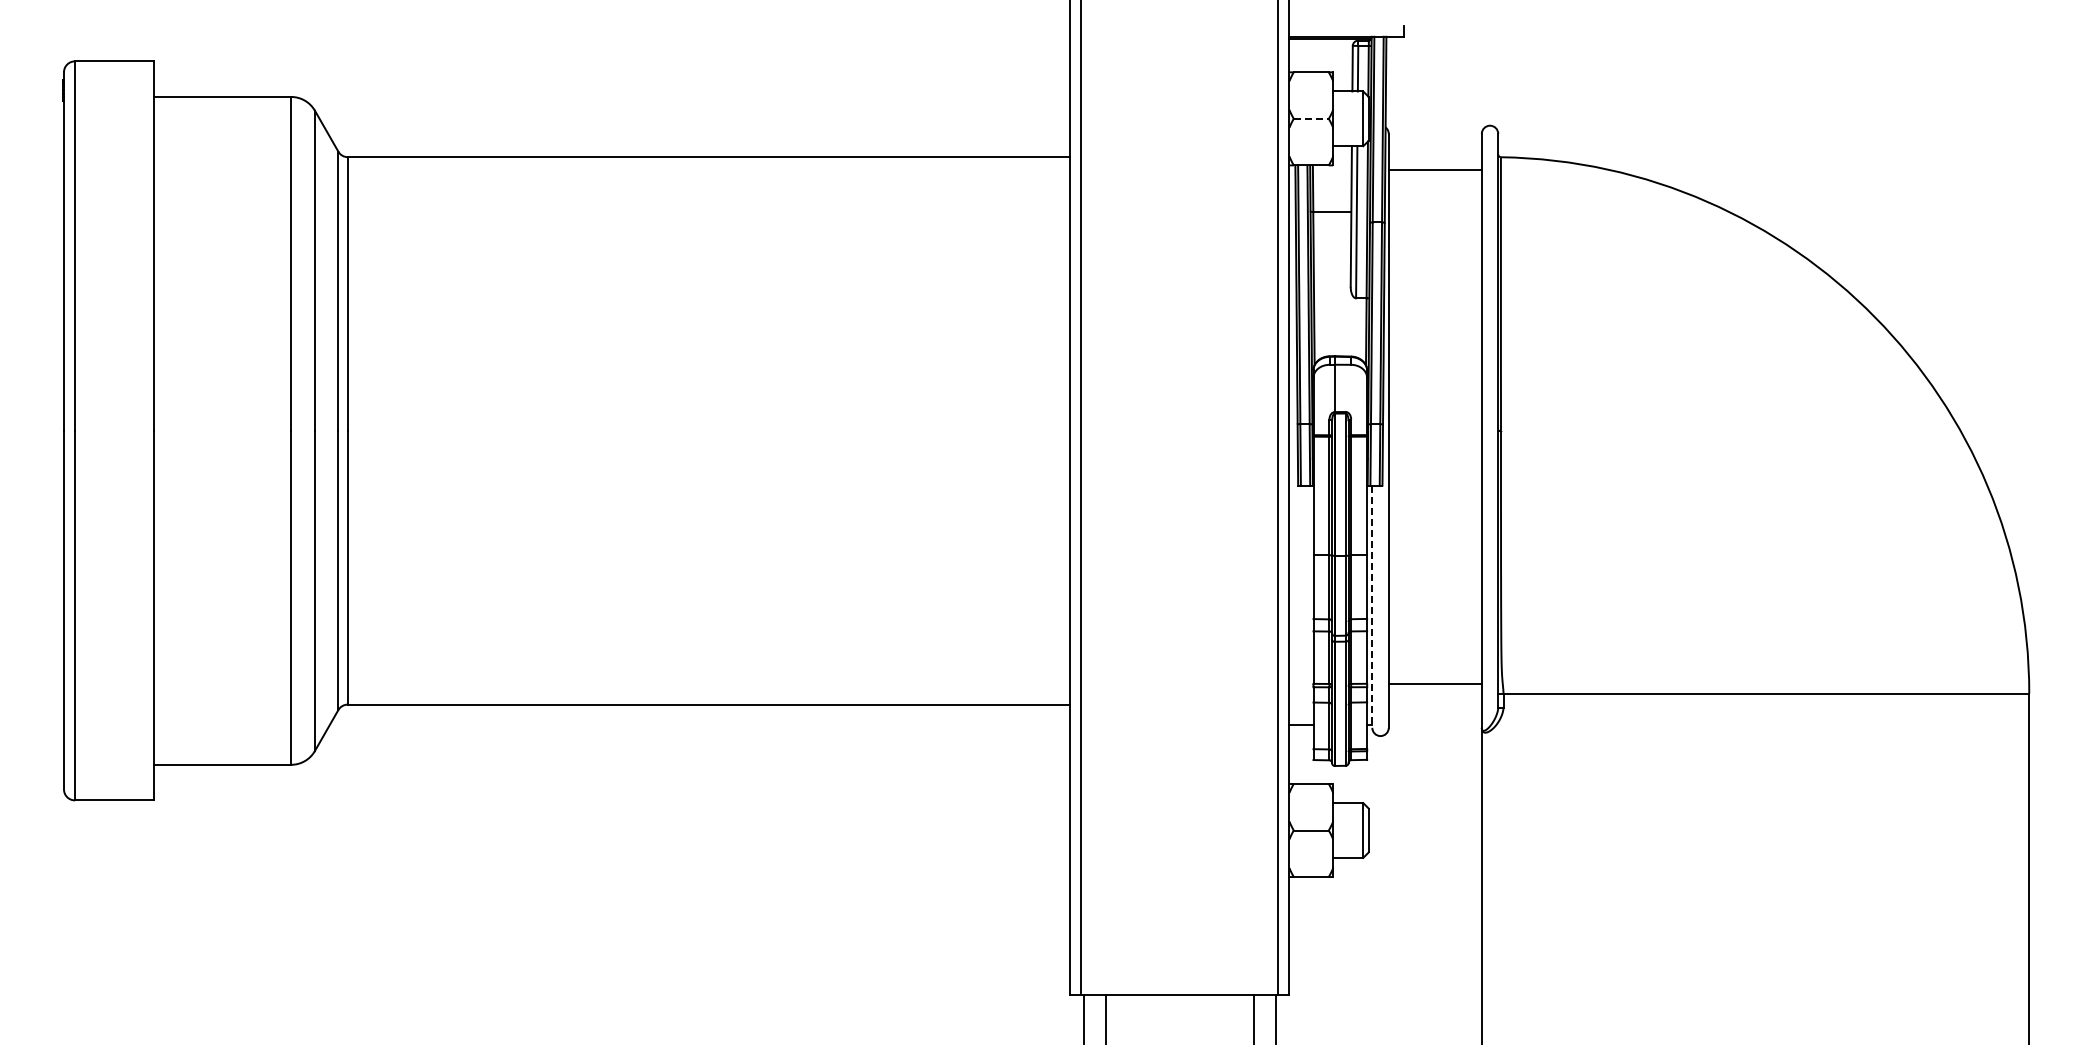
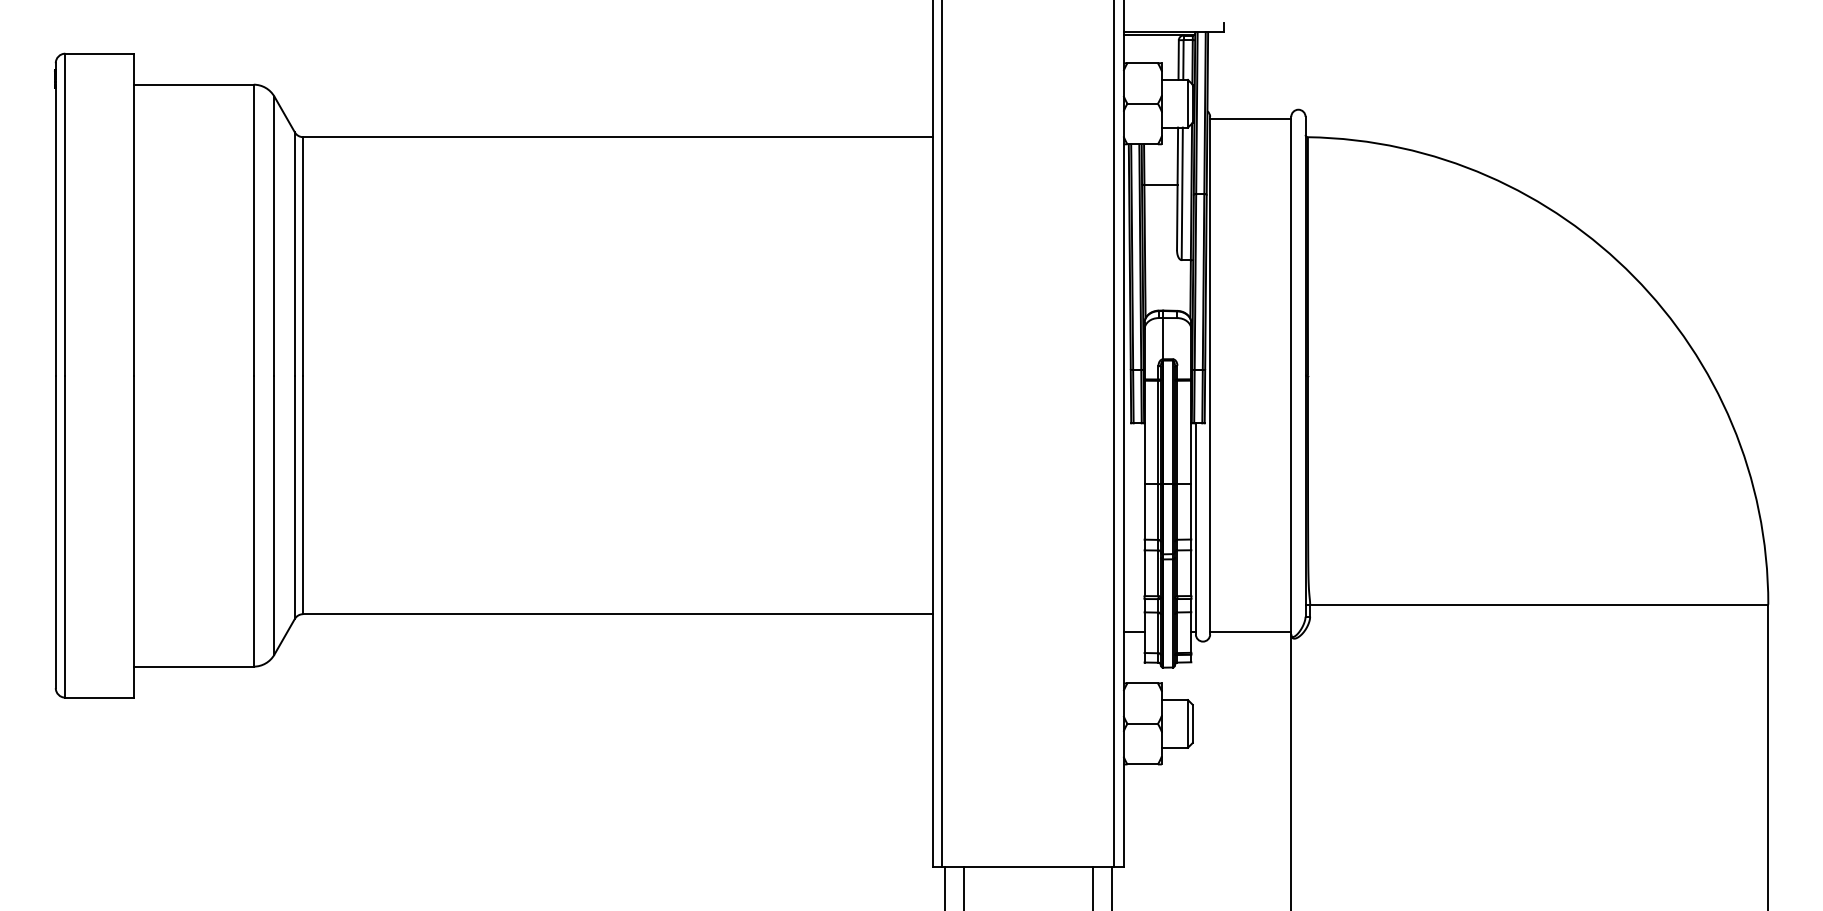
line: (1311, 118) -> (1142, 103), dashed -> solid
line: (1434, 169) -> (1250, 119), moved
line: (1372, 607) -> (1196, 529), dashed -> solid
line: (1434, 684) -> (1250, 632), moved

